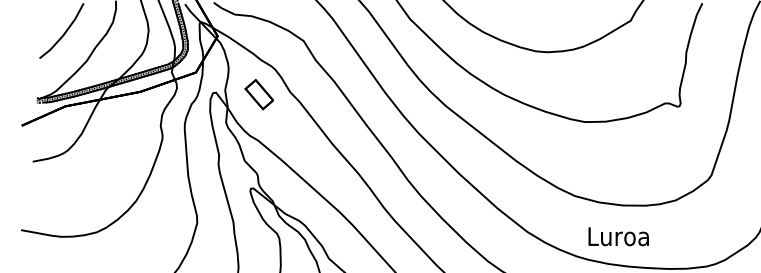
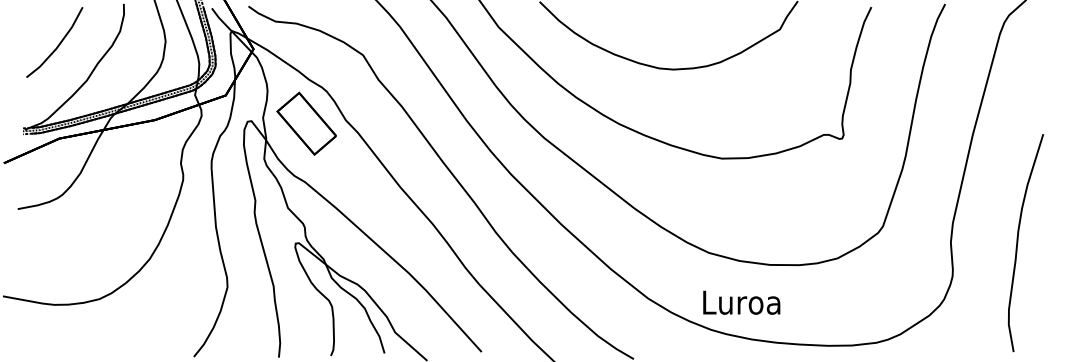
part: (259, 94) -> (306, 123), size x1.67
text: (618, 236) -> (741, 302), moved

